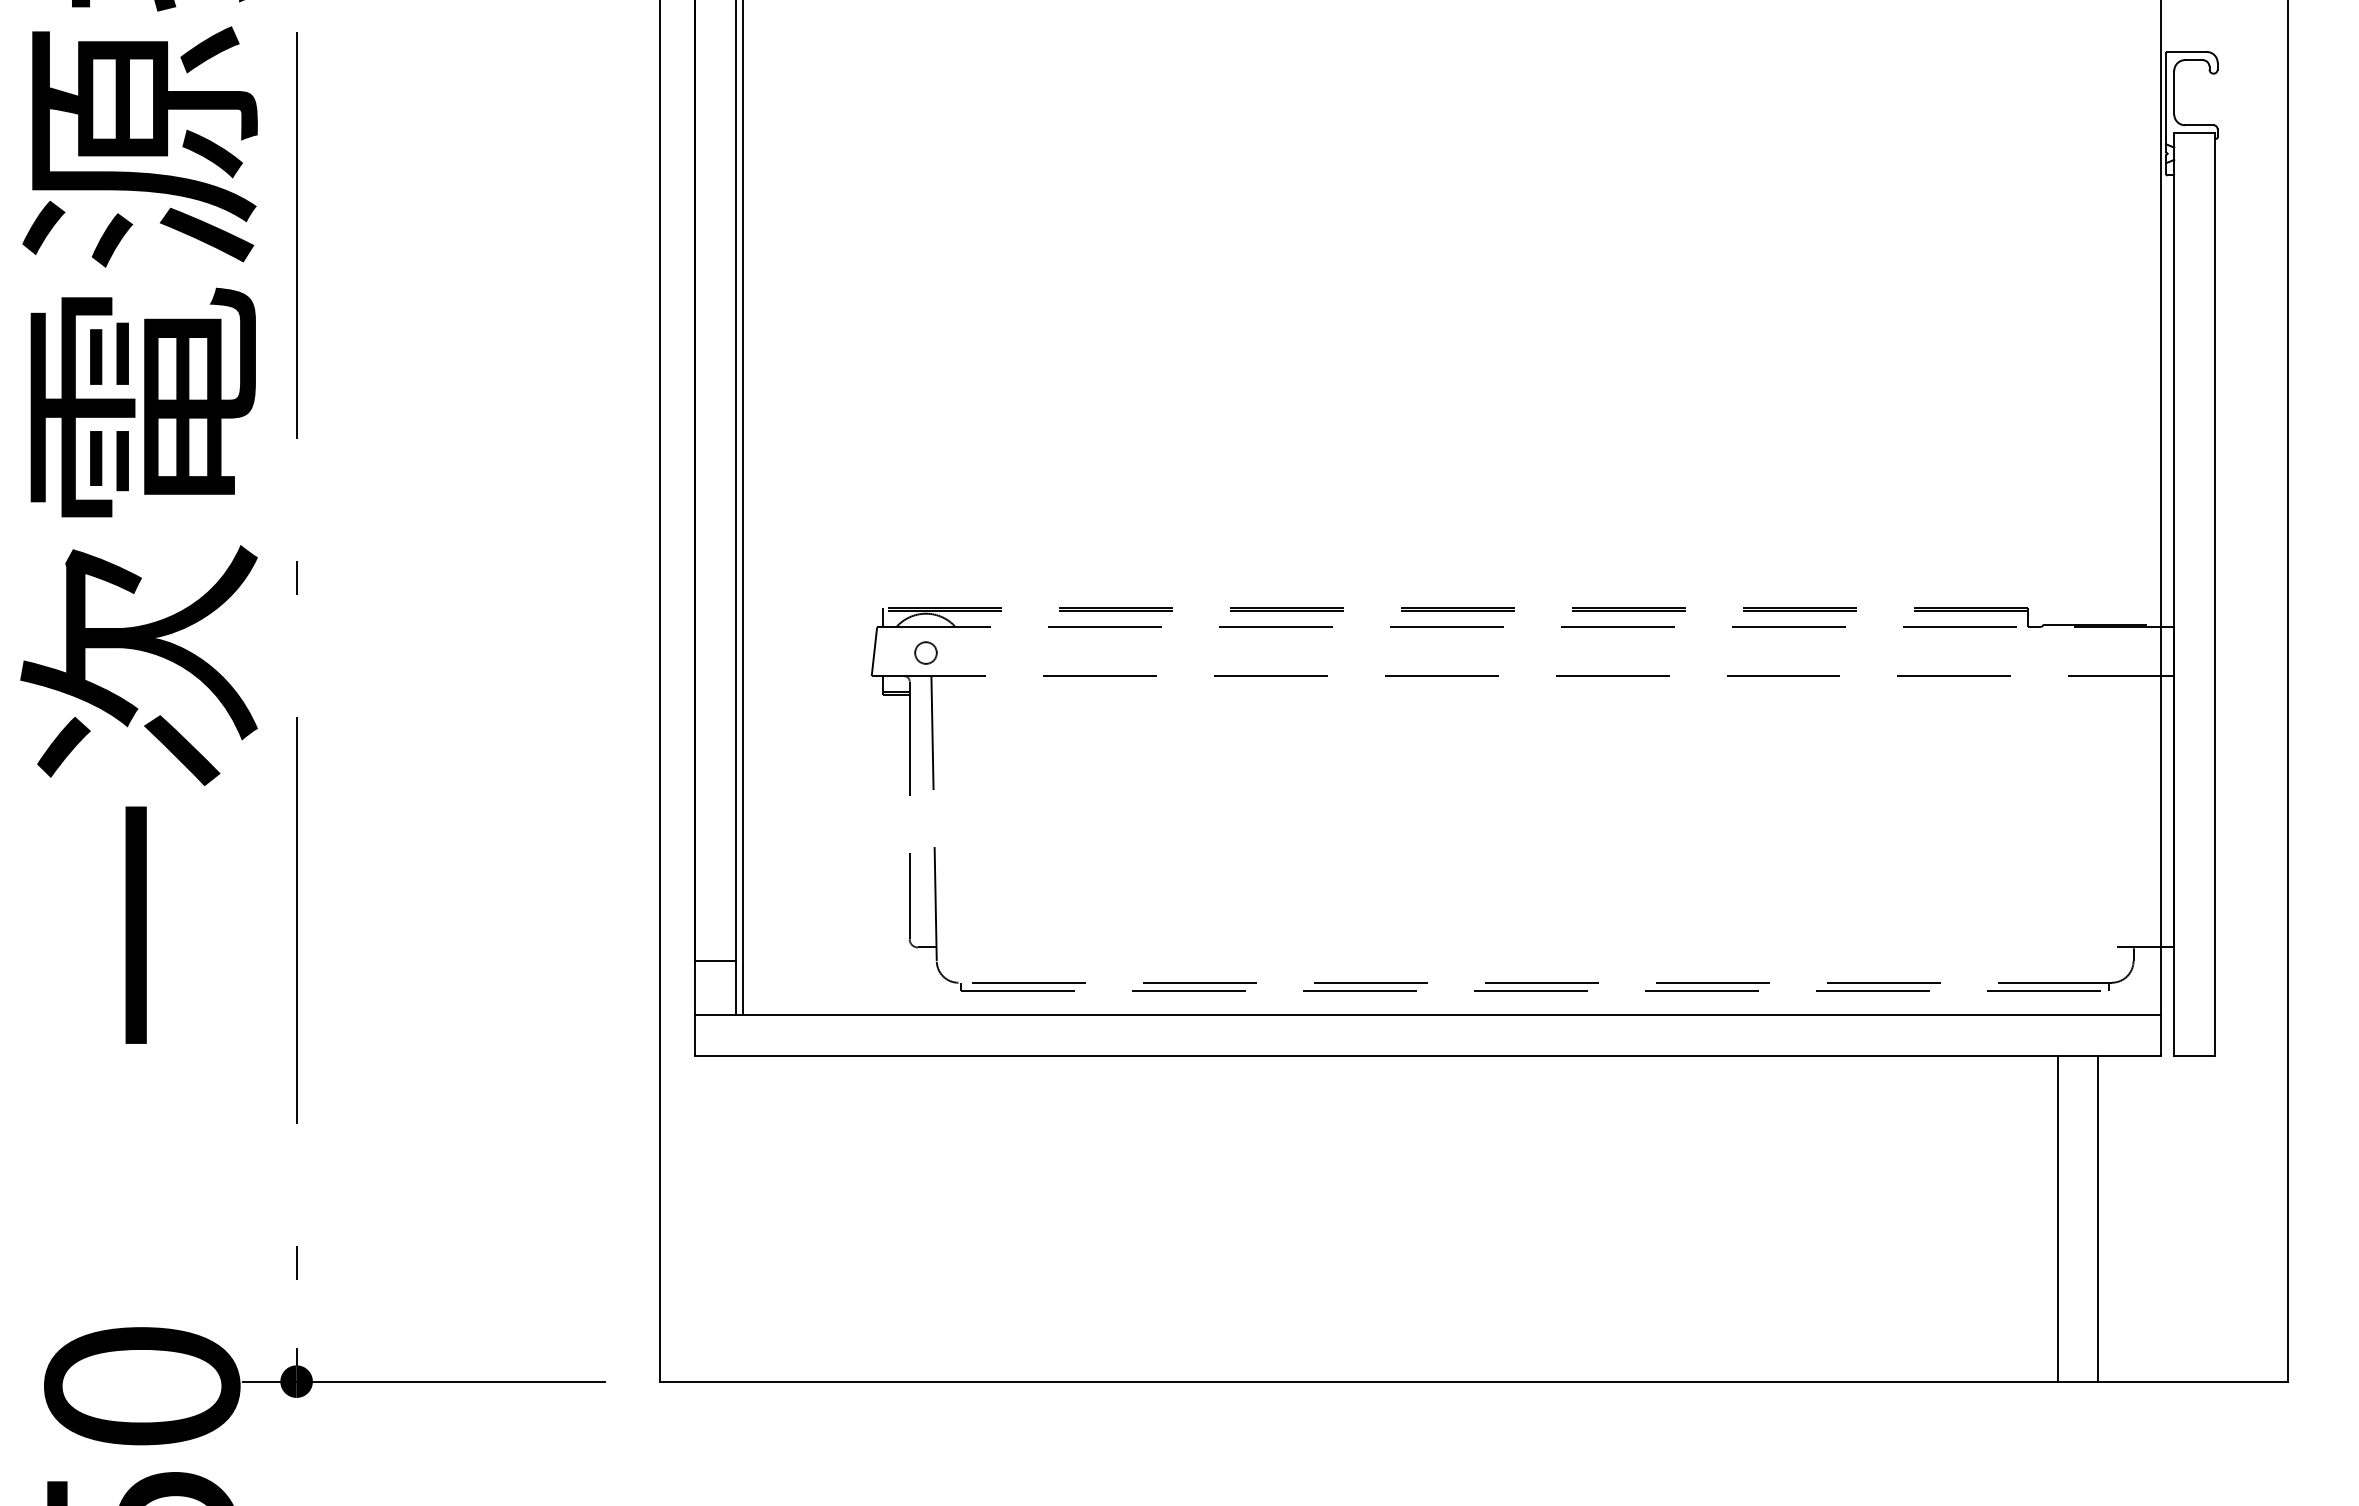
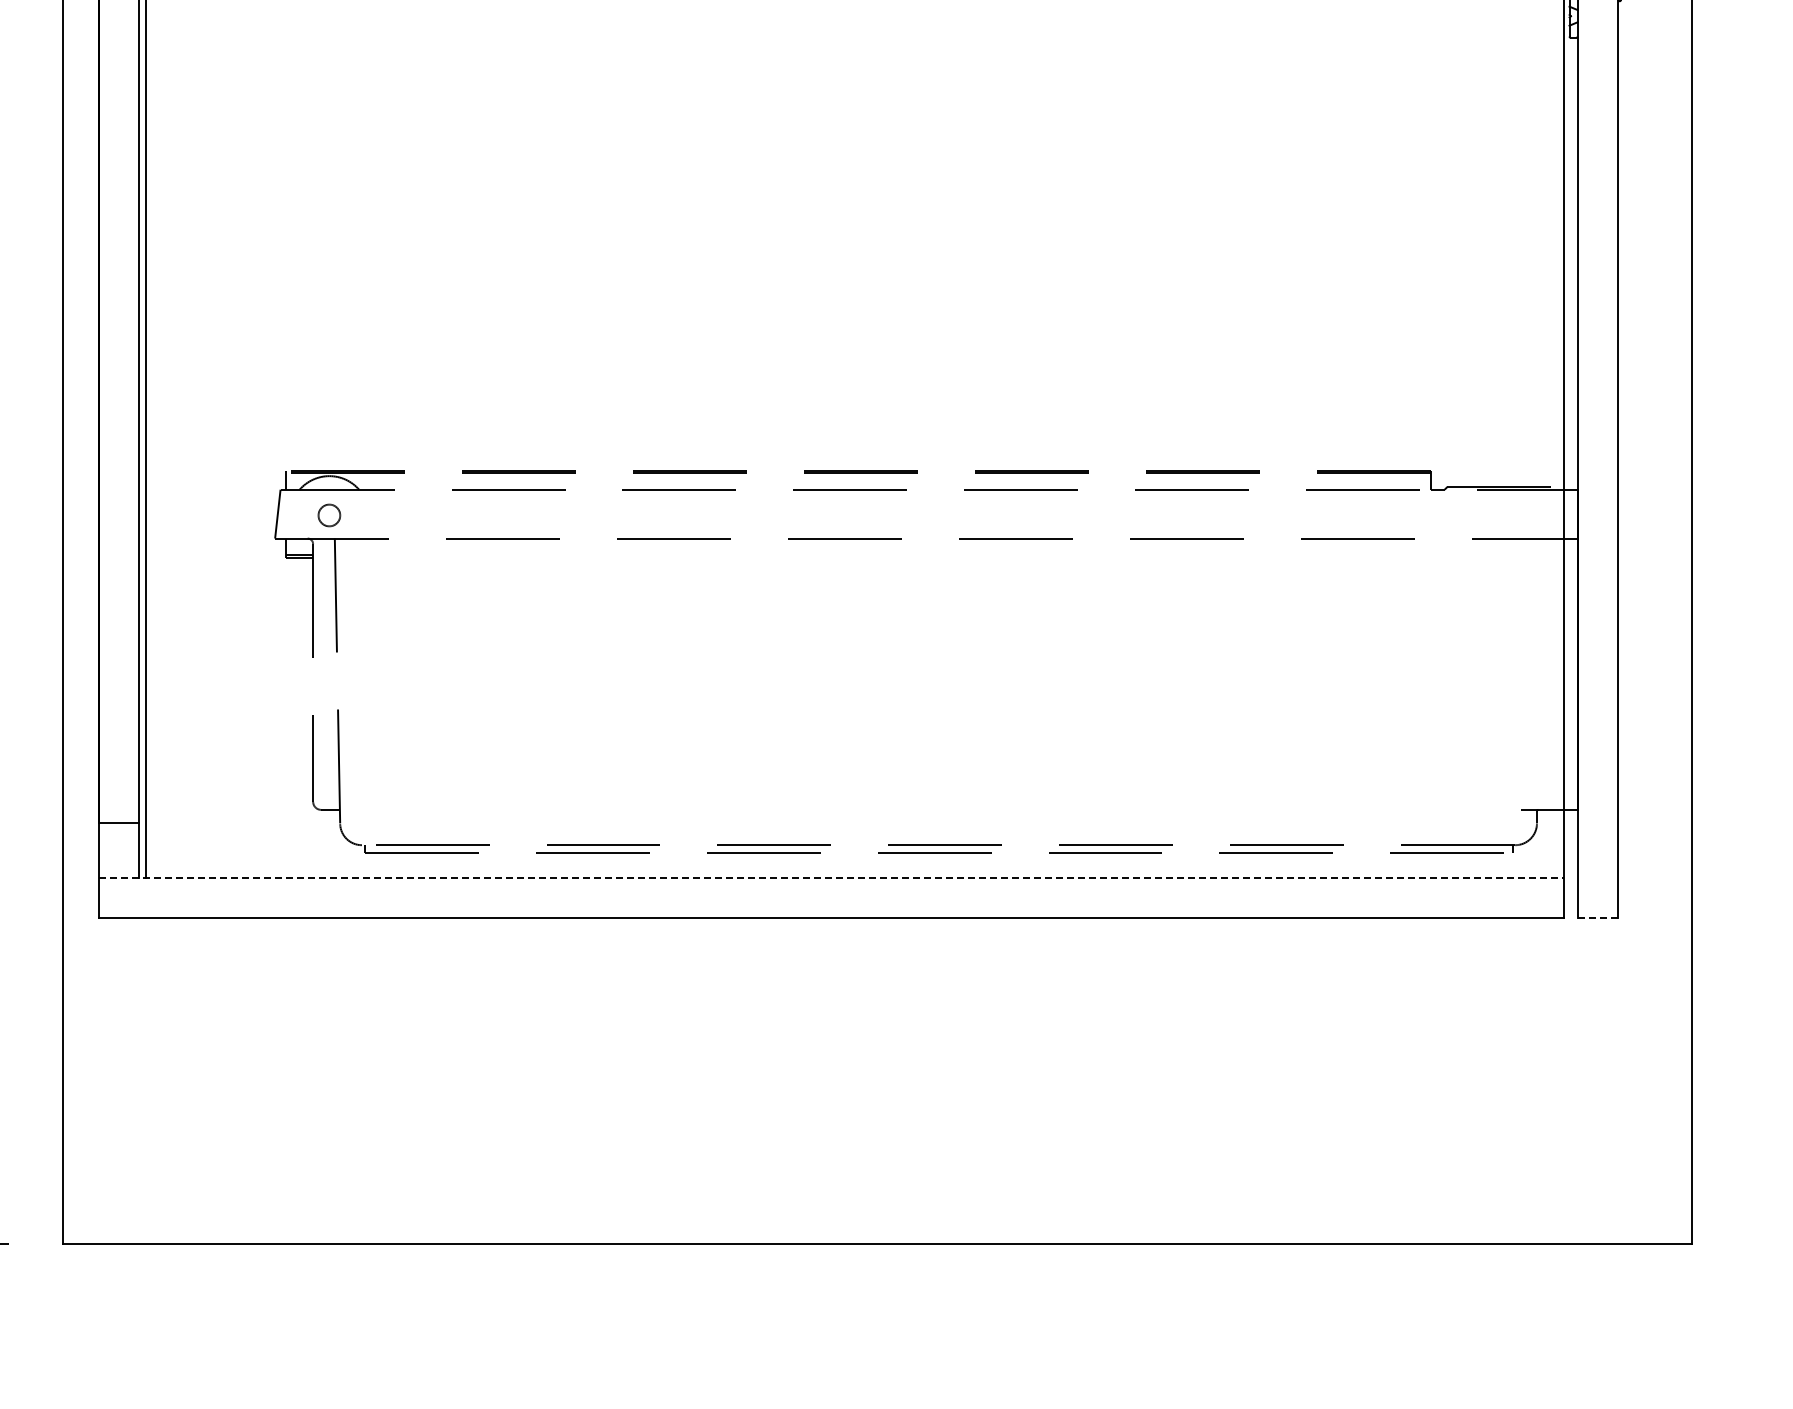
line: (1428, 1015) -> (831, 877), solid -> dashed
line: (2194, 1056) -> (1597, 918), solid -> dashed
line: (2057, 1218) -> (1460, 1080), removed
line: (2098, 1218) -> (1501, 1080), removed

